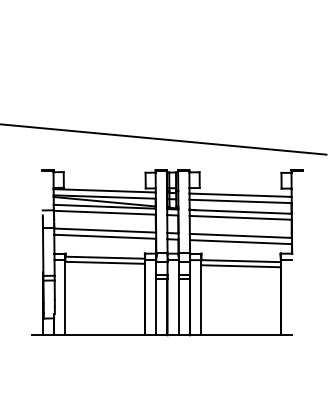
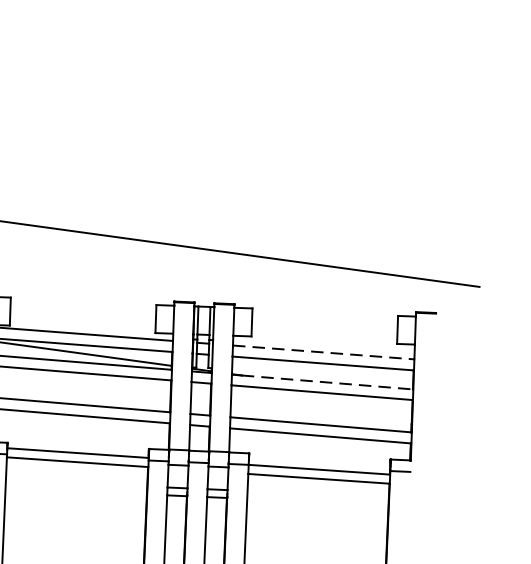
line: (240, 195) -> (323, 352), solid -> dashed
line: (243, 211) -> (327, 381), solid -> dashed

